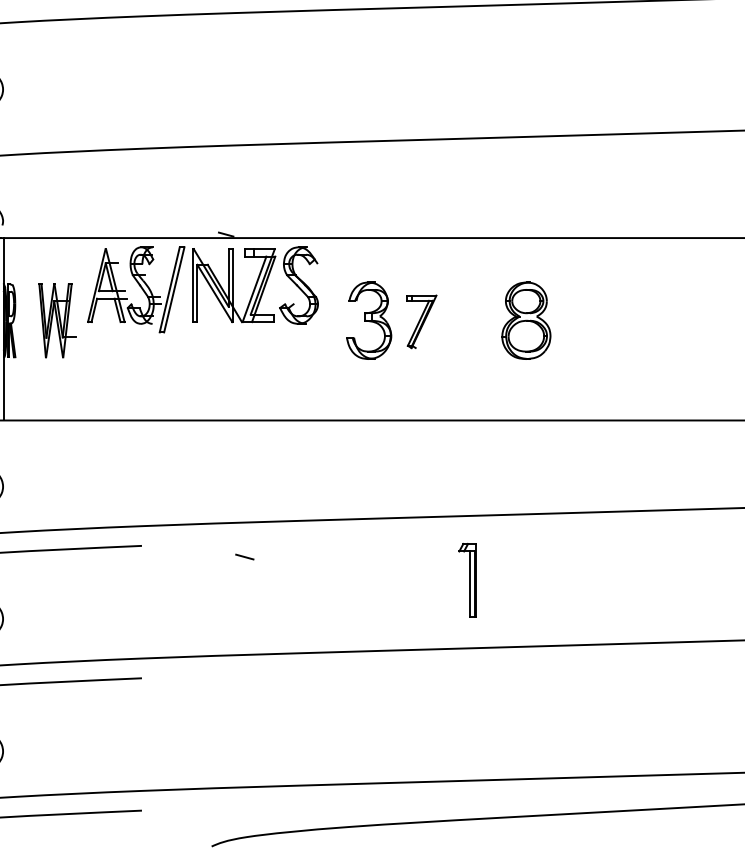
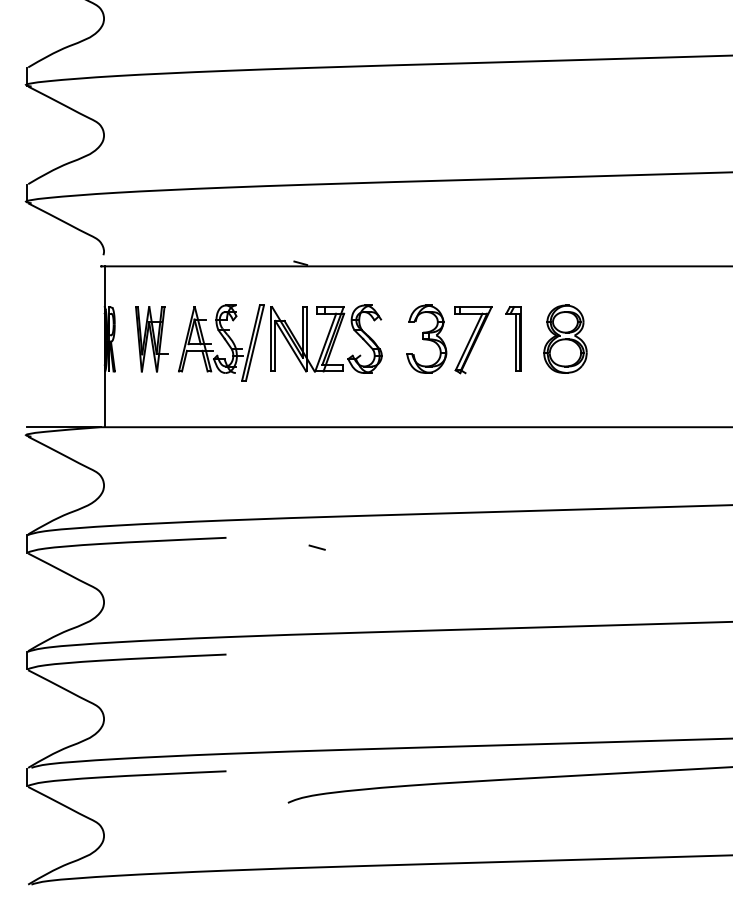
part: (203, 289) -> (280, 342), moved
part: (422, 322) -> (473, 340), size x1.43
part: (467, 579) -> (513, 338), moved

